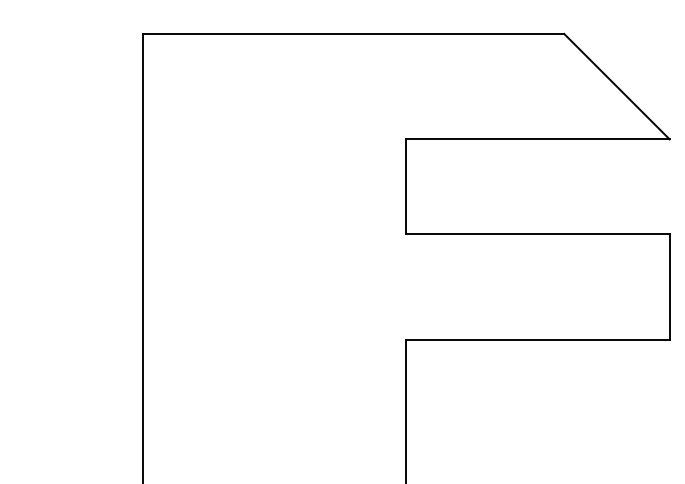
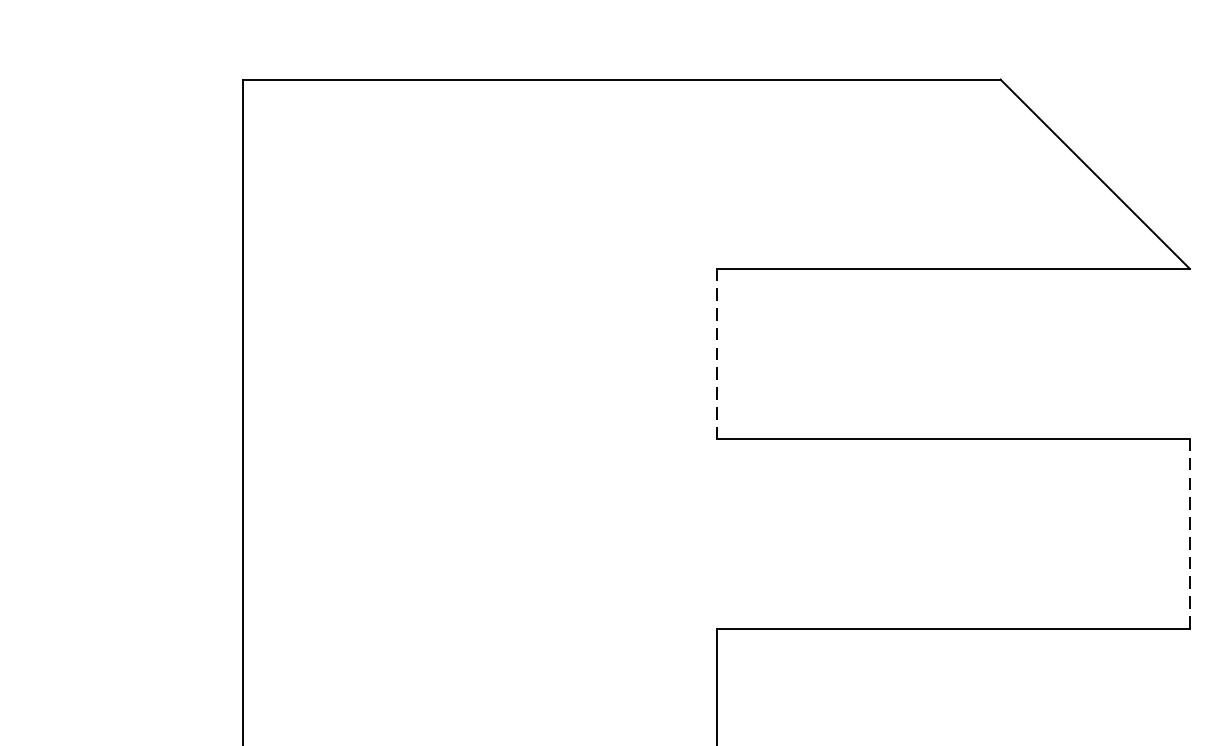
line: (406, 186) -> (717, 353), solid -> dashed
line: (669, 286) -> (1189, 533), solid -> dashed

